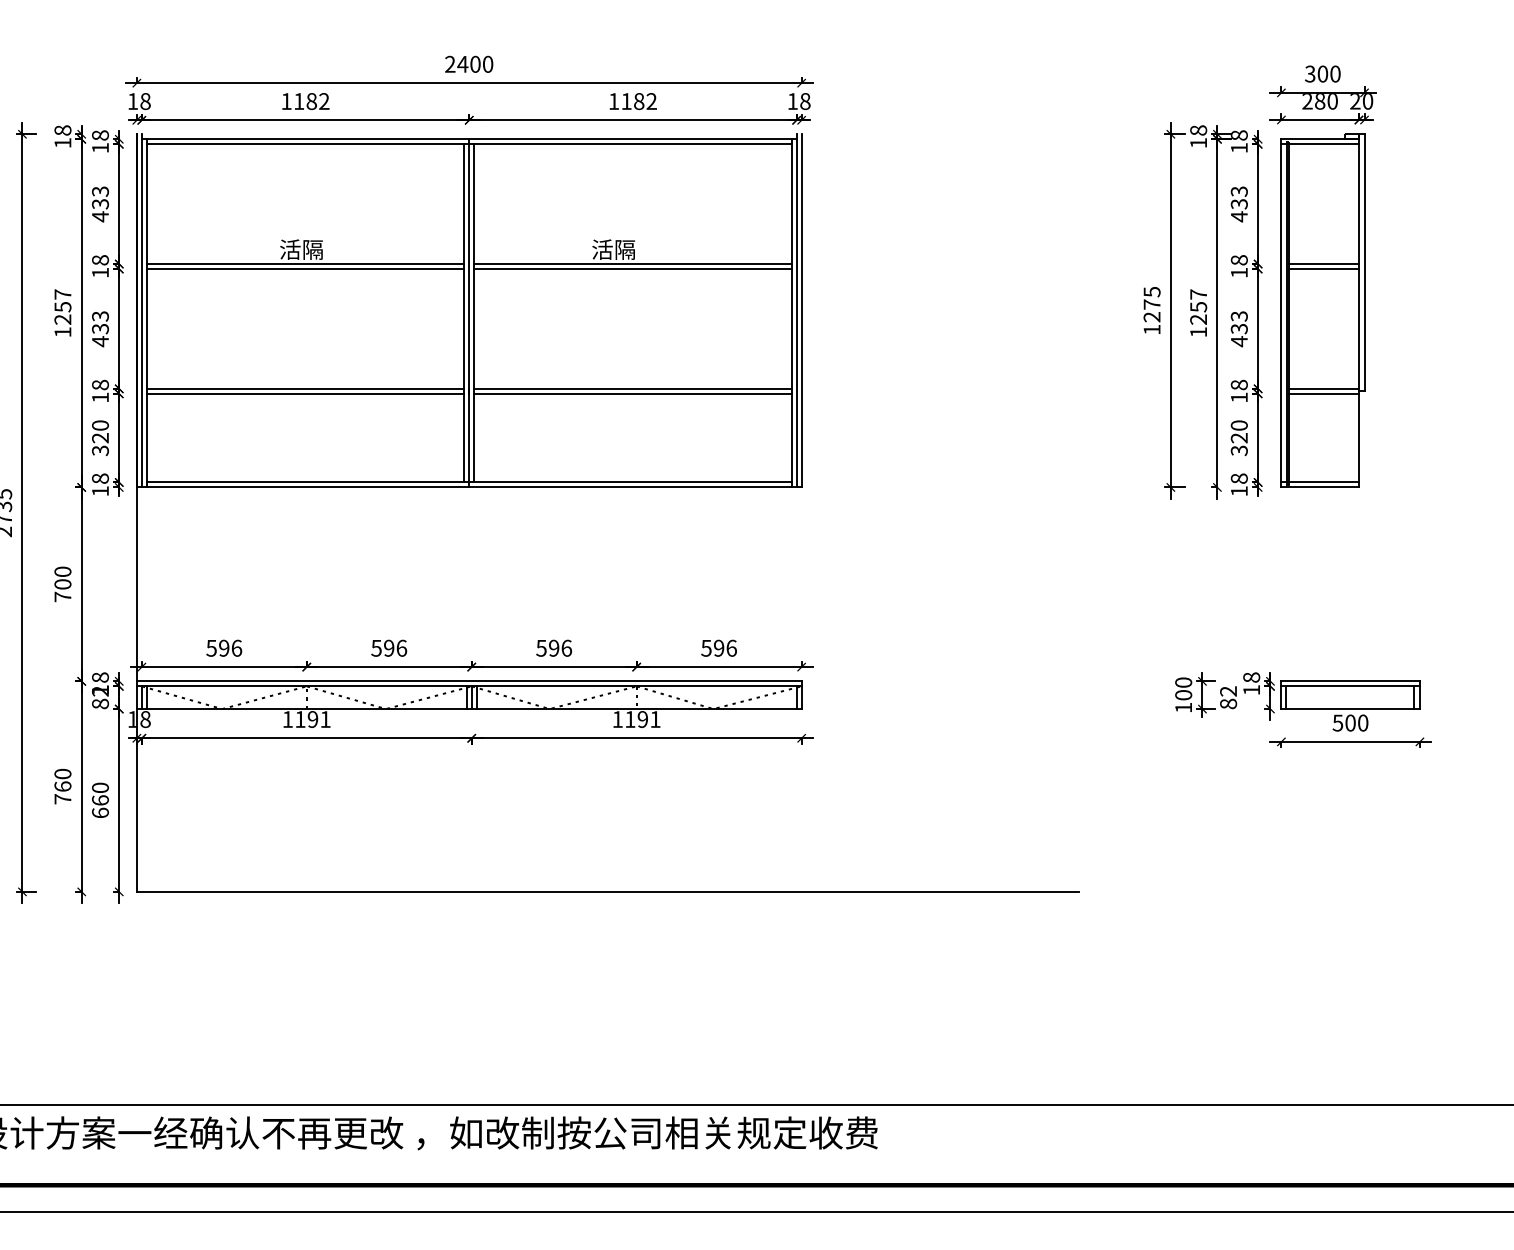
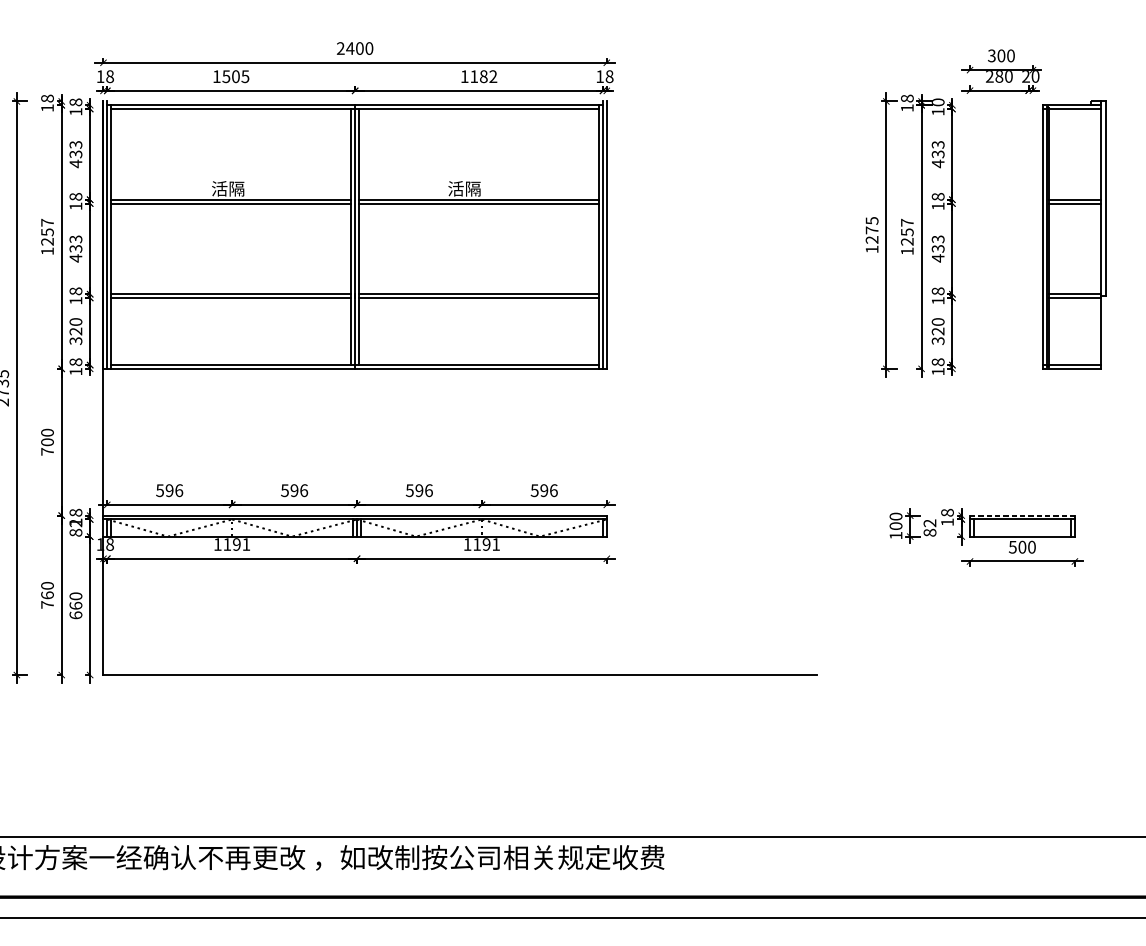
text: (311, 101) -> (235, 76), 1182 -> 1505
text: (1239, 135) -> (938, 102), 18 -> 10
part: (1322, 310) -> (1073, 234), moved
line: (1351, 681) -> (1023, 515), solid -> dashed

